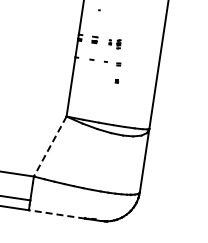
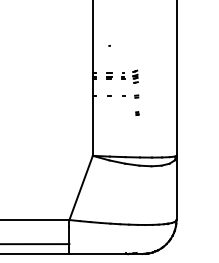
part: (114, 43) -> (129, 76), size x1.43
line: (49, 147) -> (80, 188), dashed -> solid
line: (56, 214) -> (97, 254), dashed -> solid

